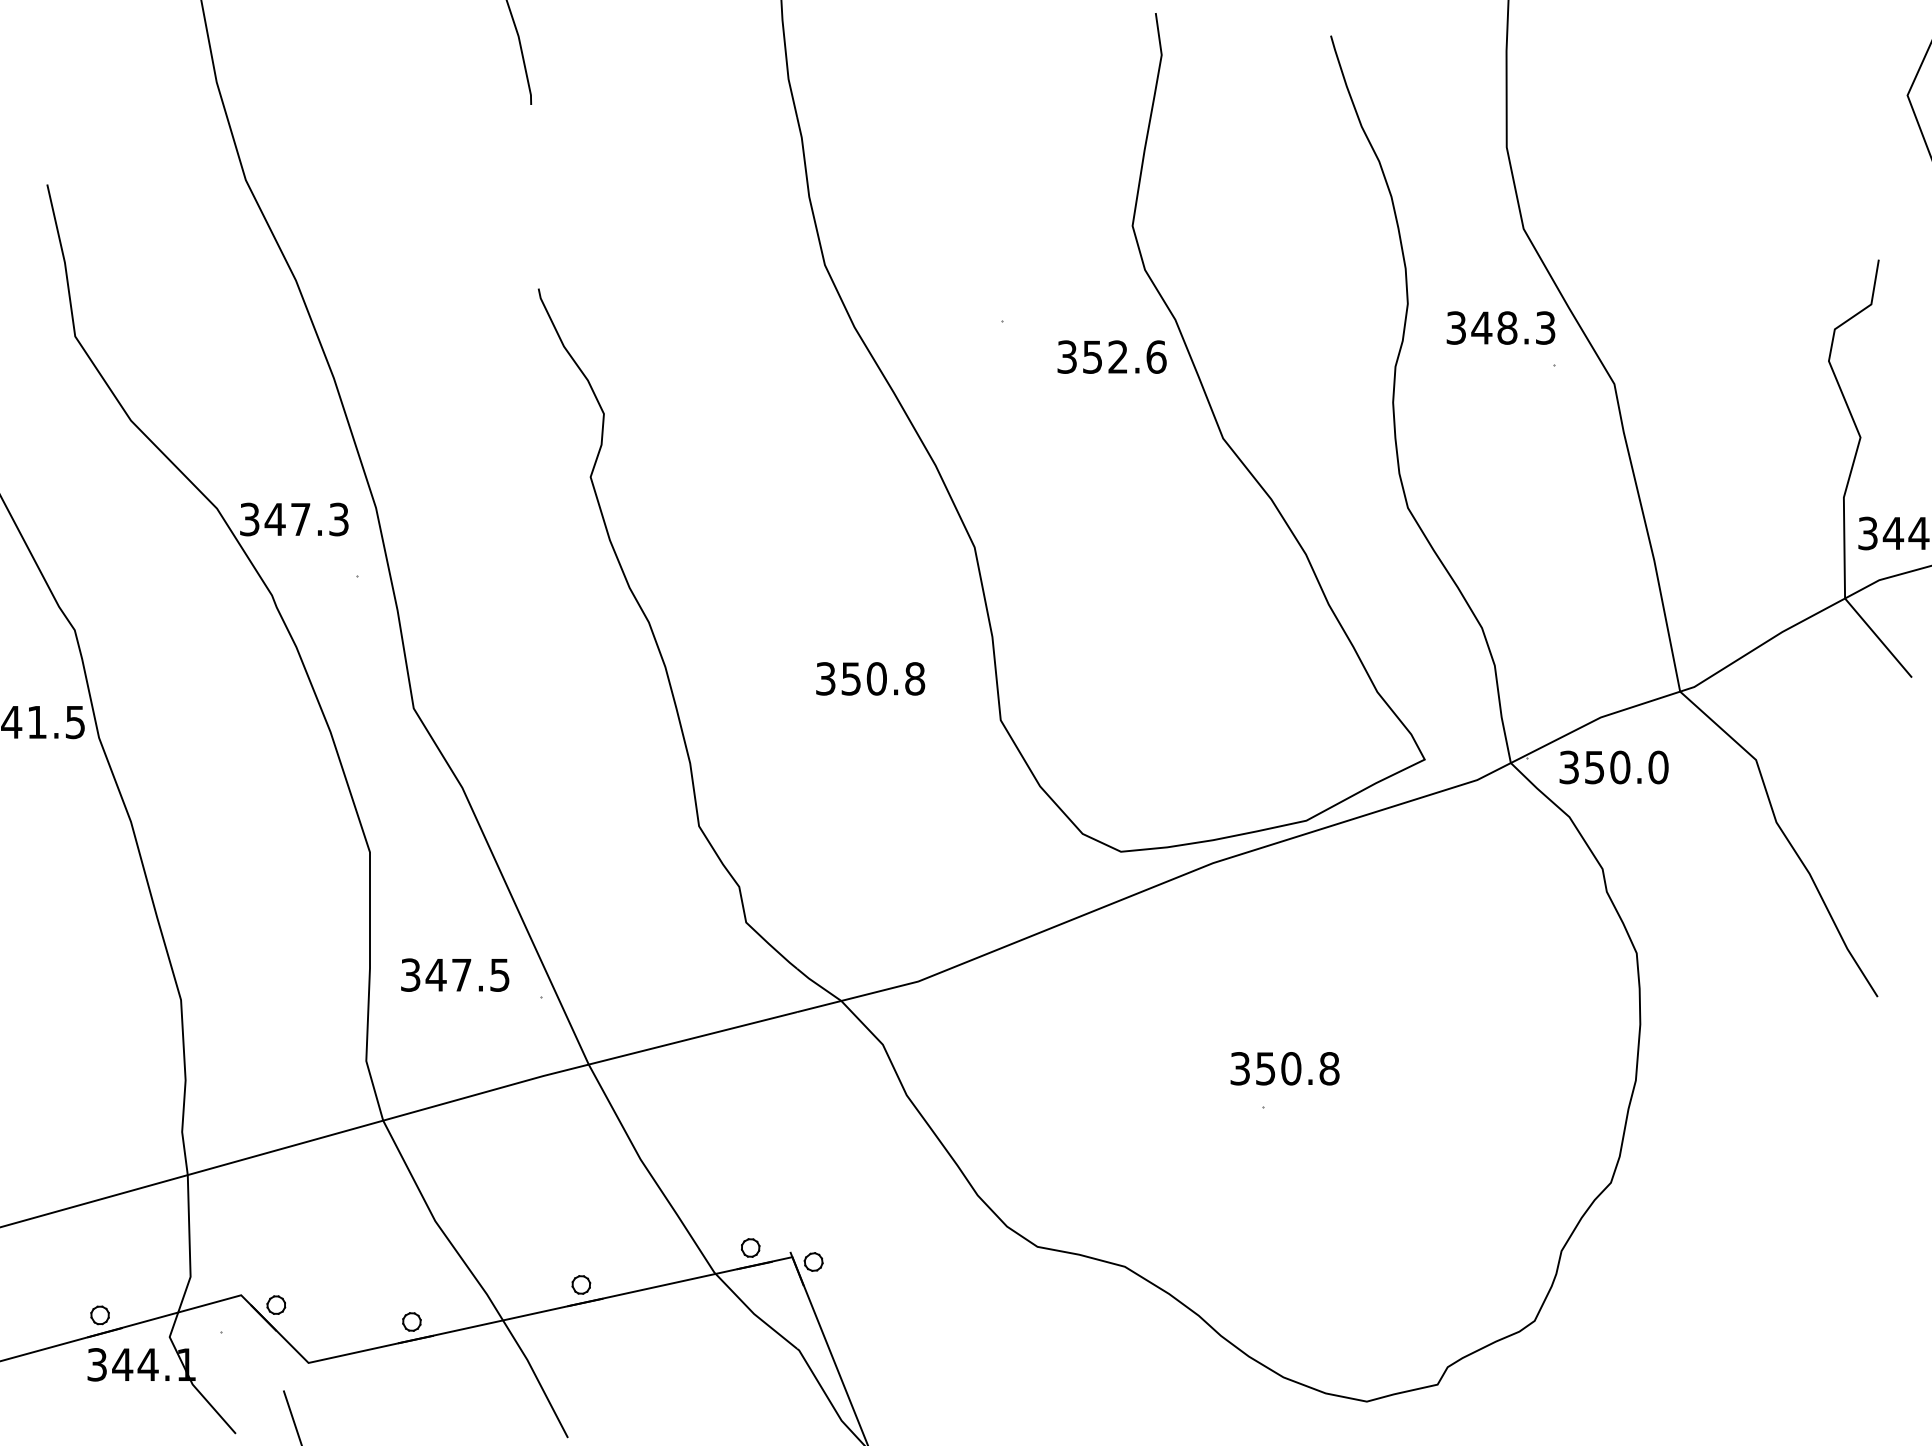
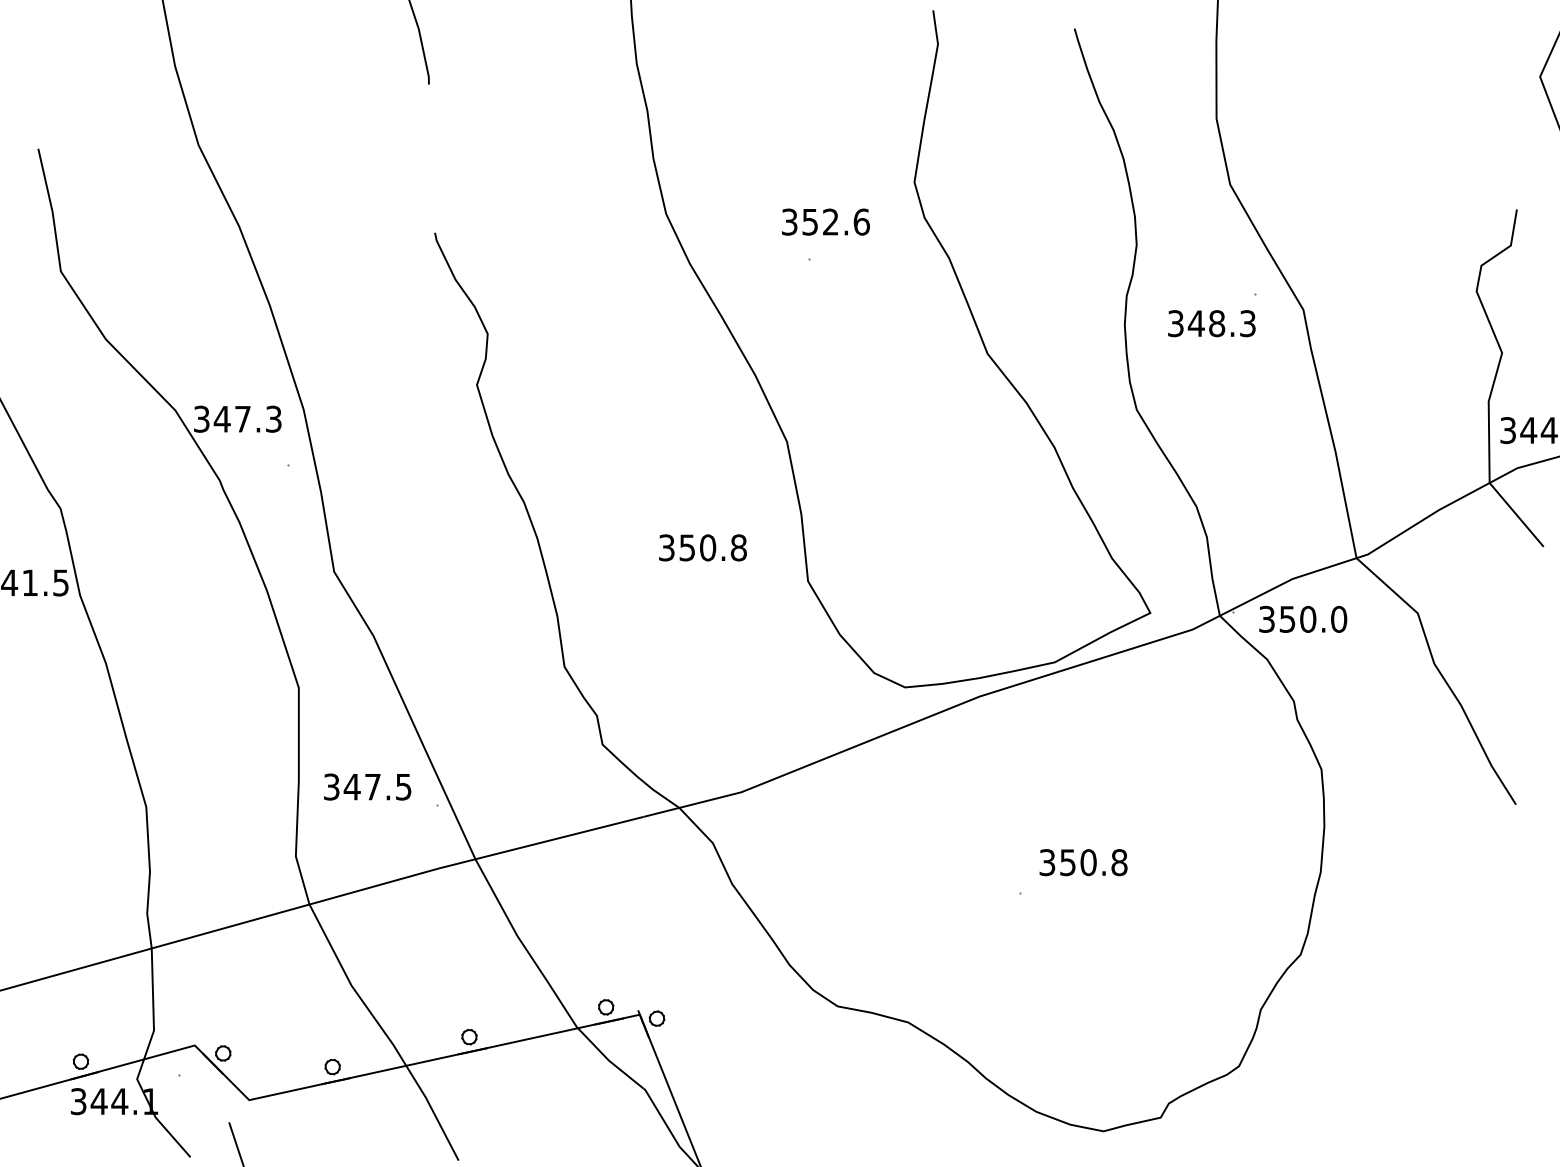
text: (1500, 327) -> (1211, 323), moved
text: (1111, 356) -> (825, 221), moved
text: (1284, 1068) -> (1083, 862), moved

